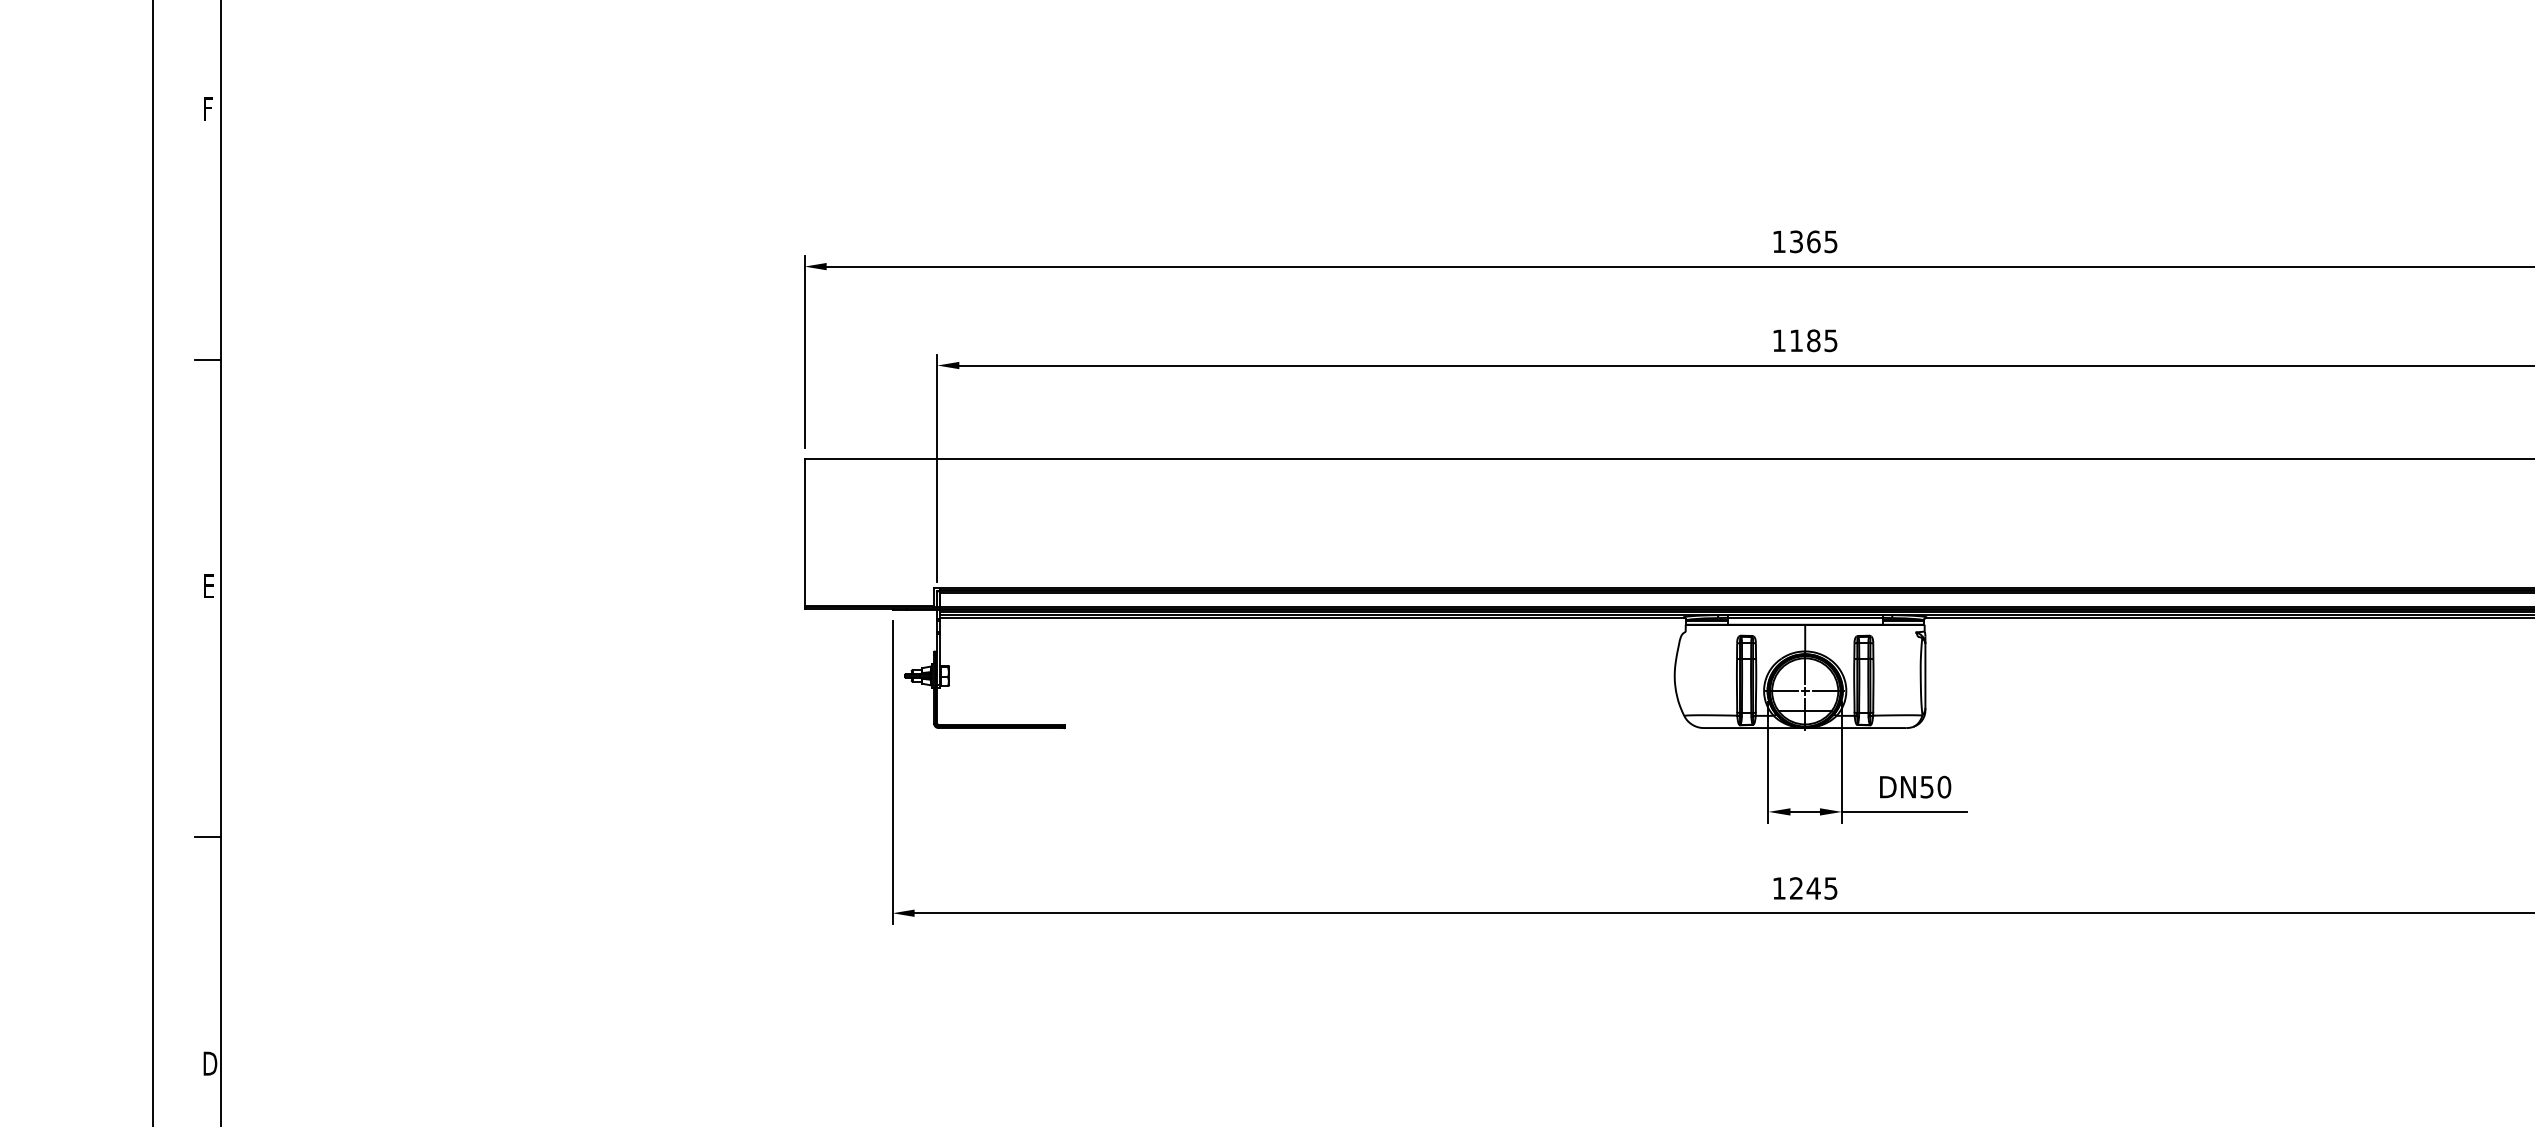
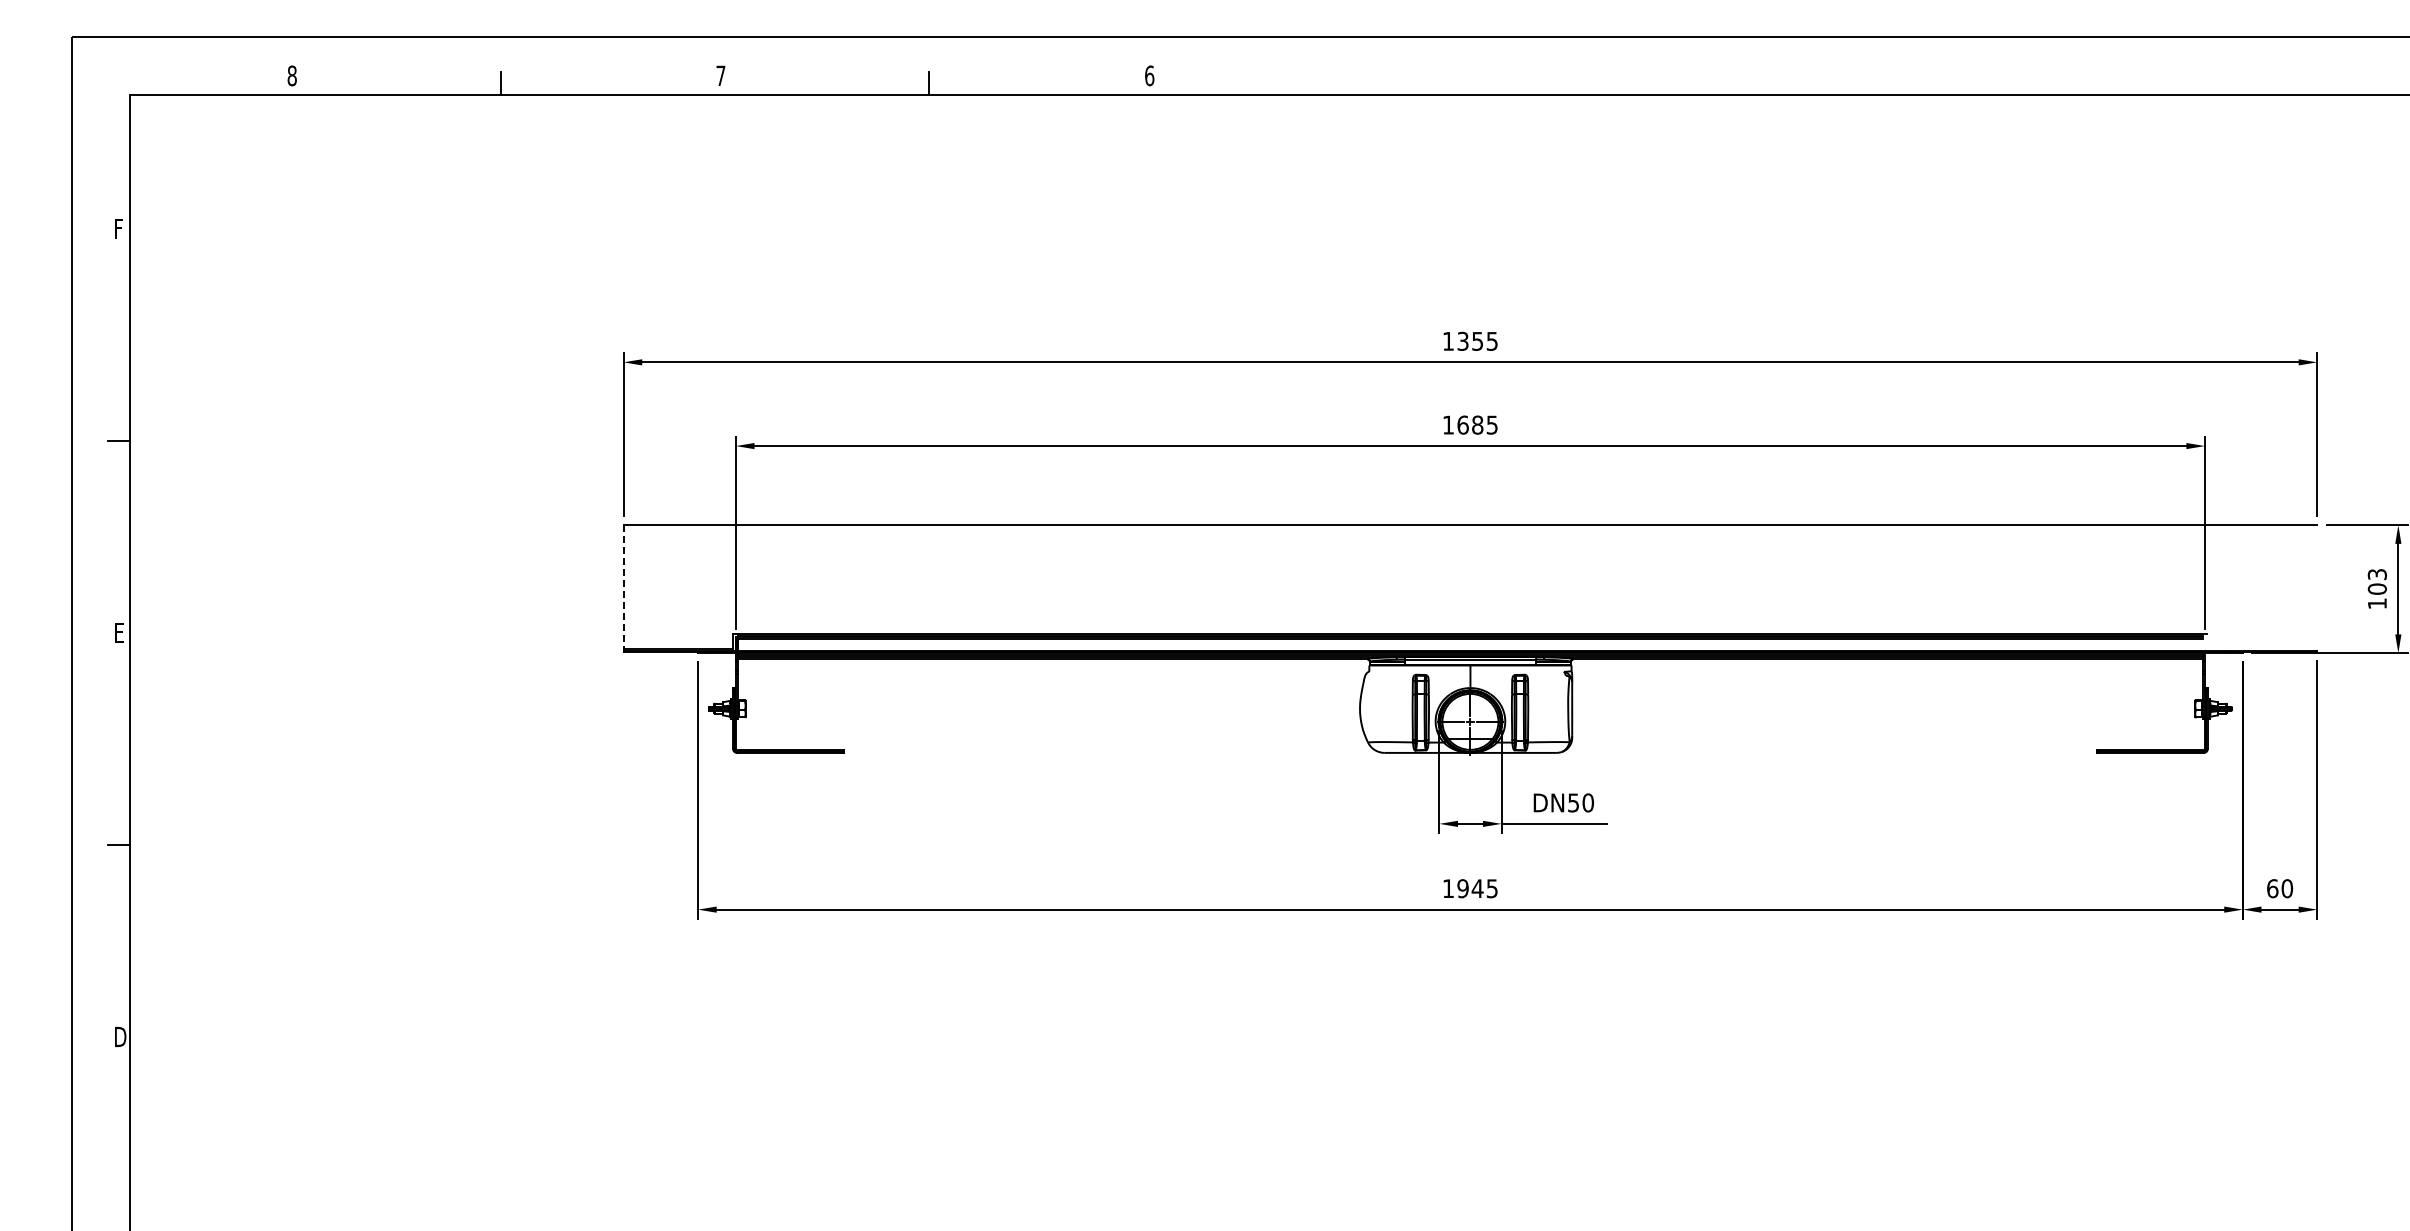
text: (1813, 240) -> (1477, 340), 1365 -> 1355
text: (1795, 340) -> (1462, 424), 1185 -> 1685
line: (804, 532) -> (623, 587), solid -> dashed
text: (1795, 888) -> (1462, 888), 1245 -> 1945

